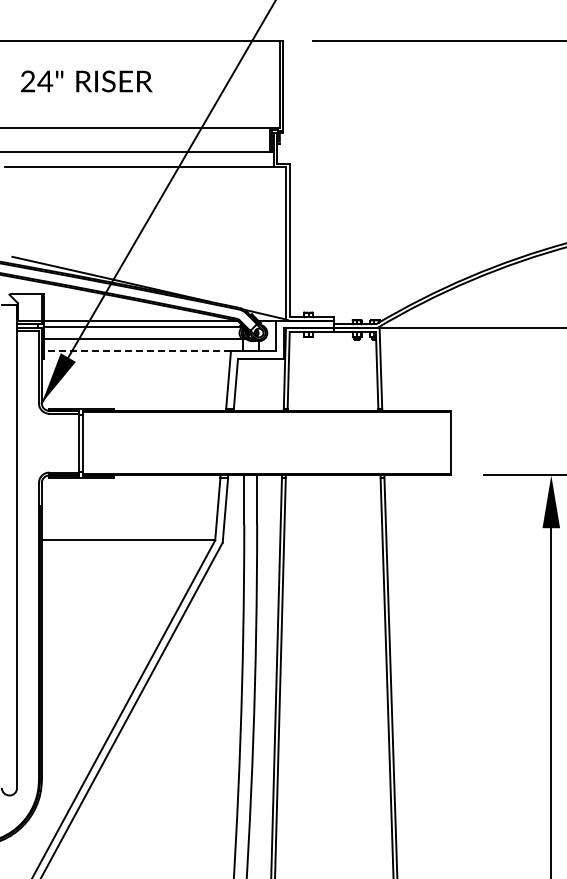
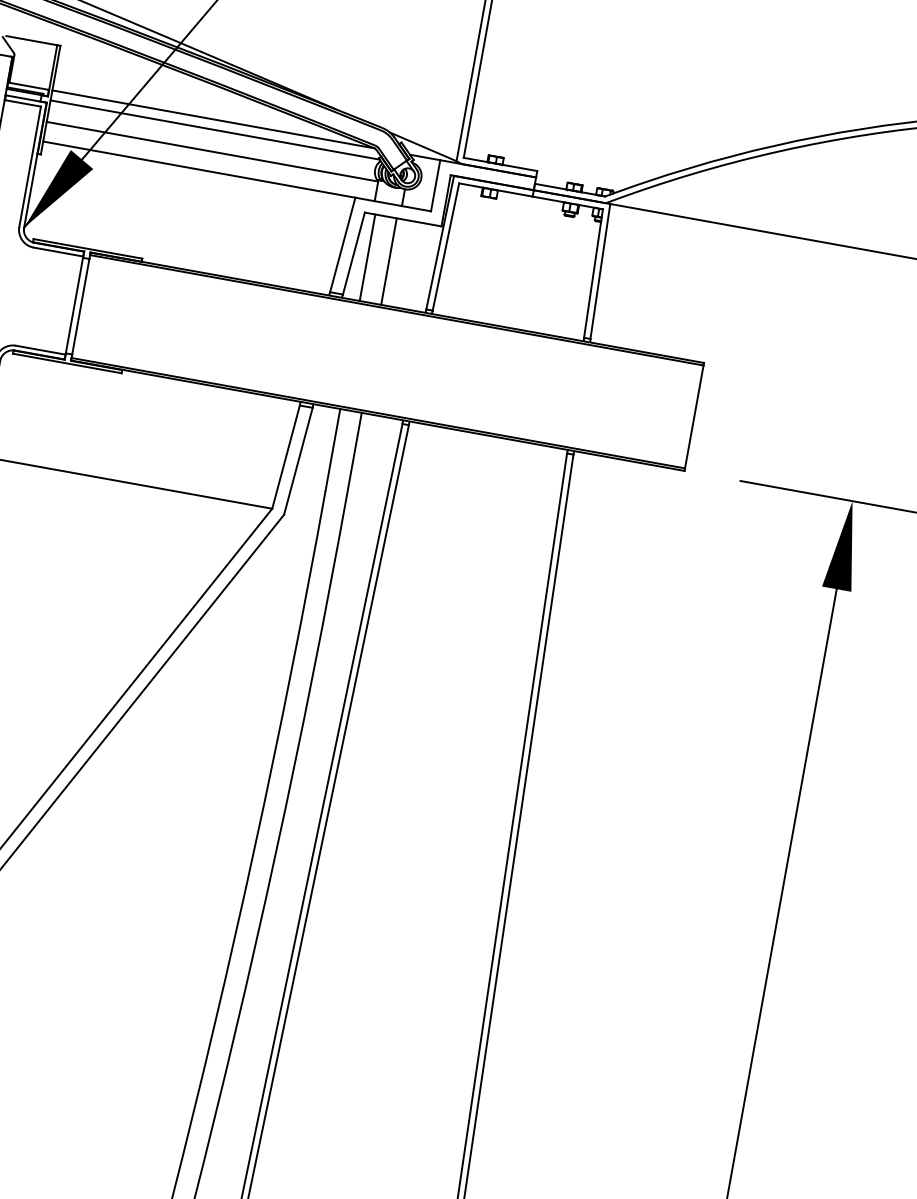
line: (137, 351) -> (199, 170), dashed -> solid
line: (244, 384) -> (367, 257), added
line: (257, 384) -> (389, 261), added

